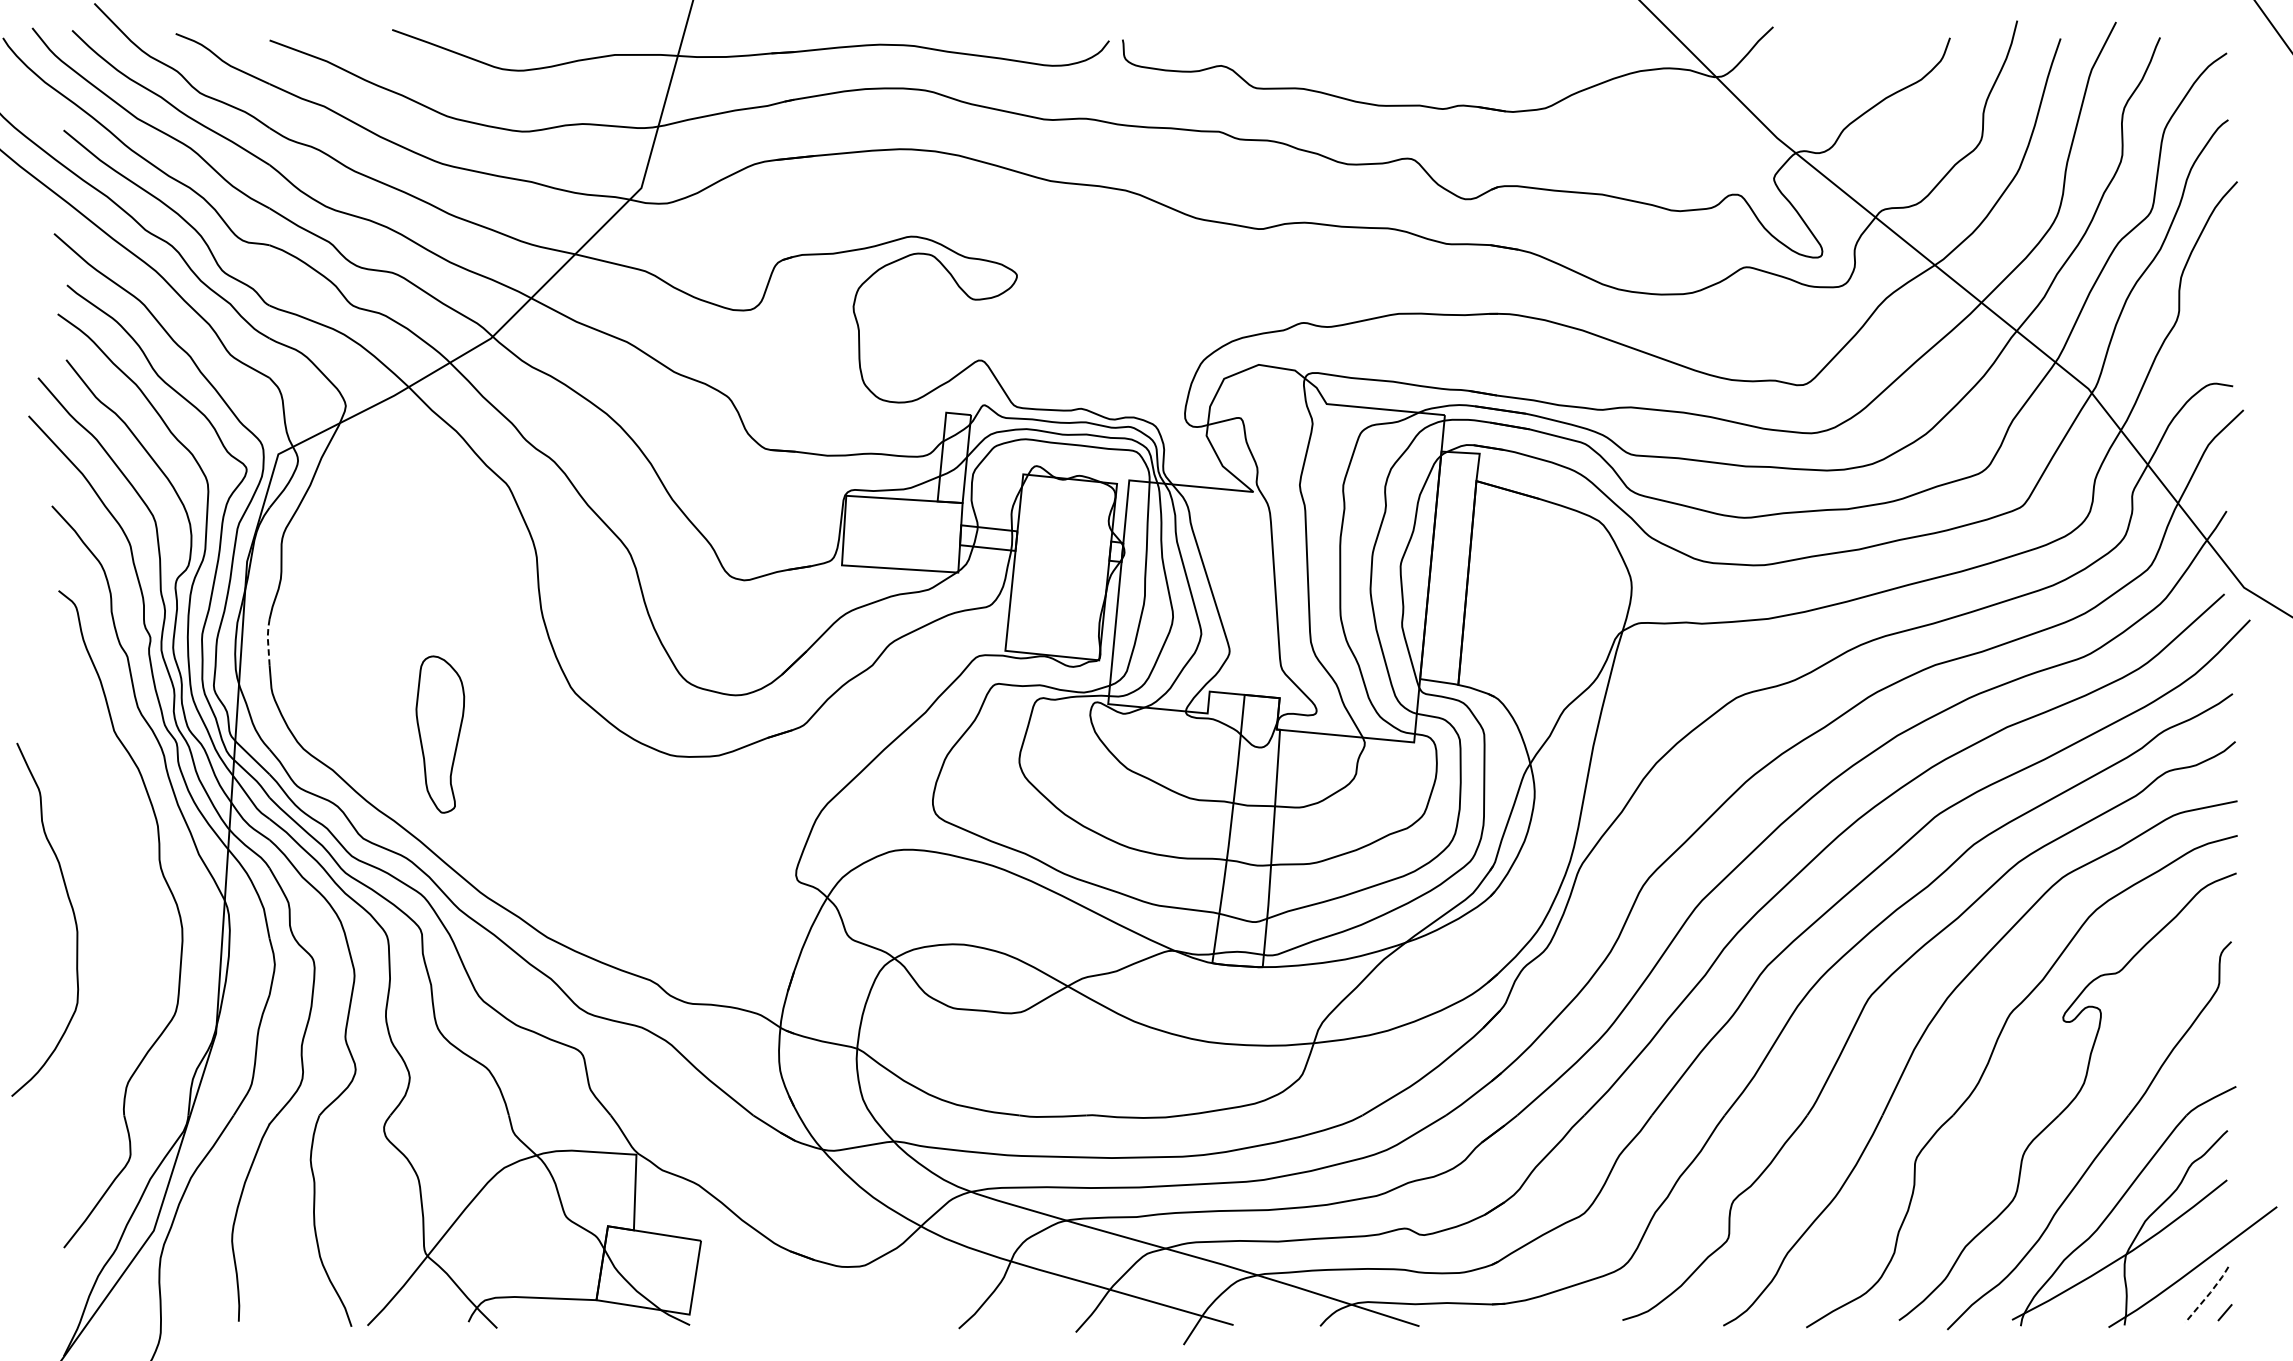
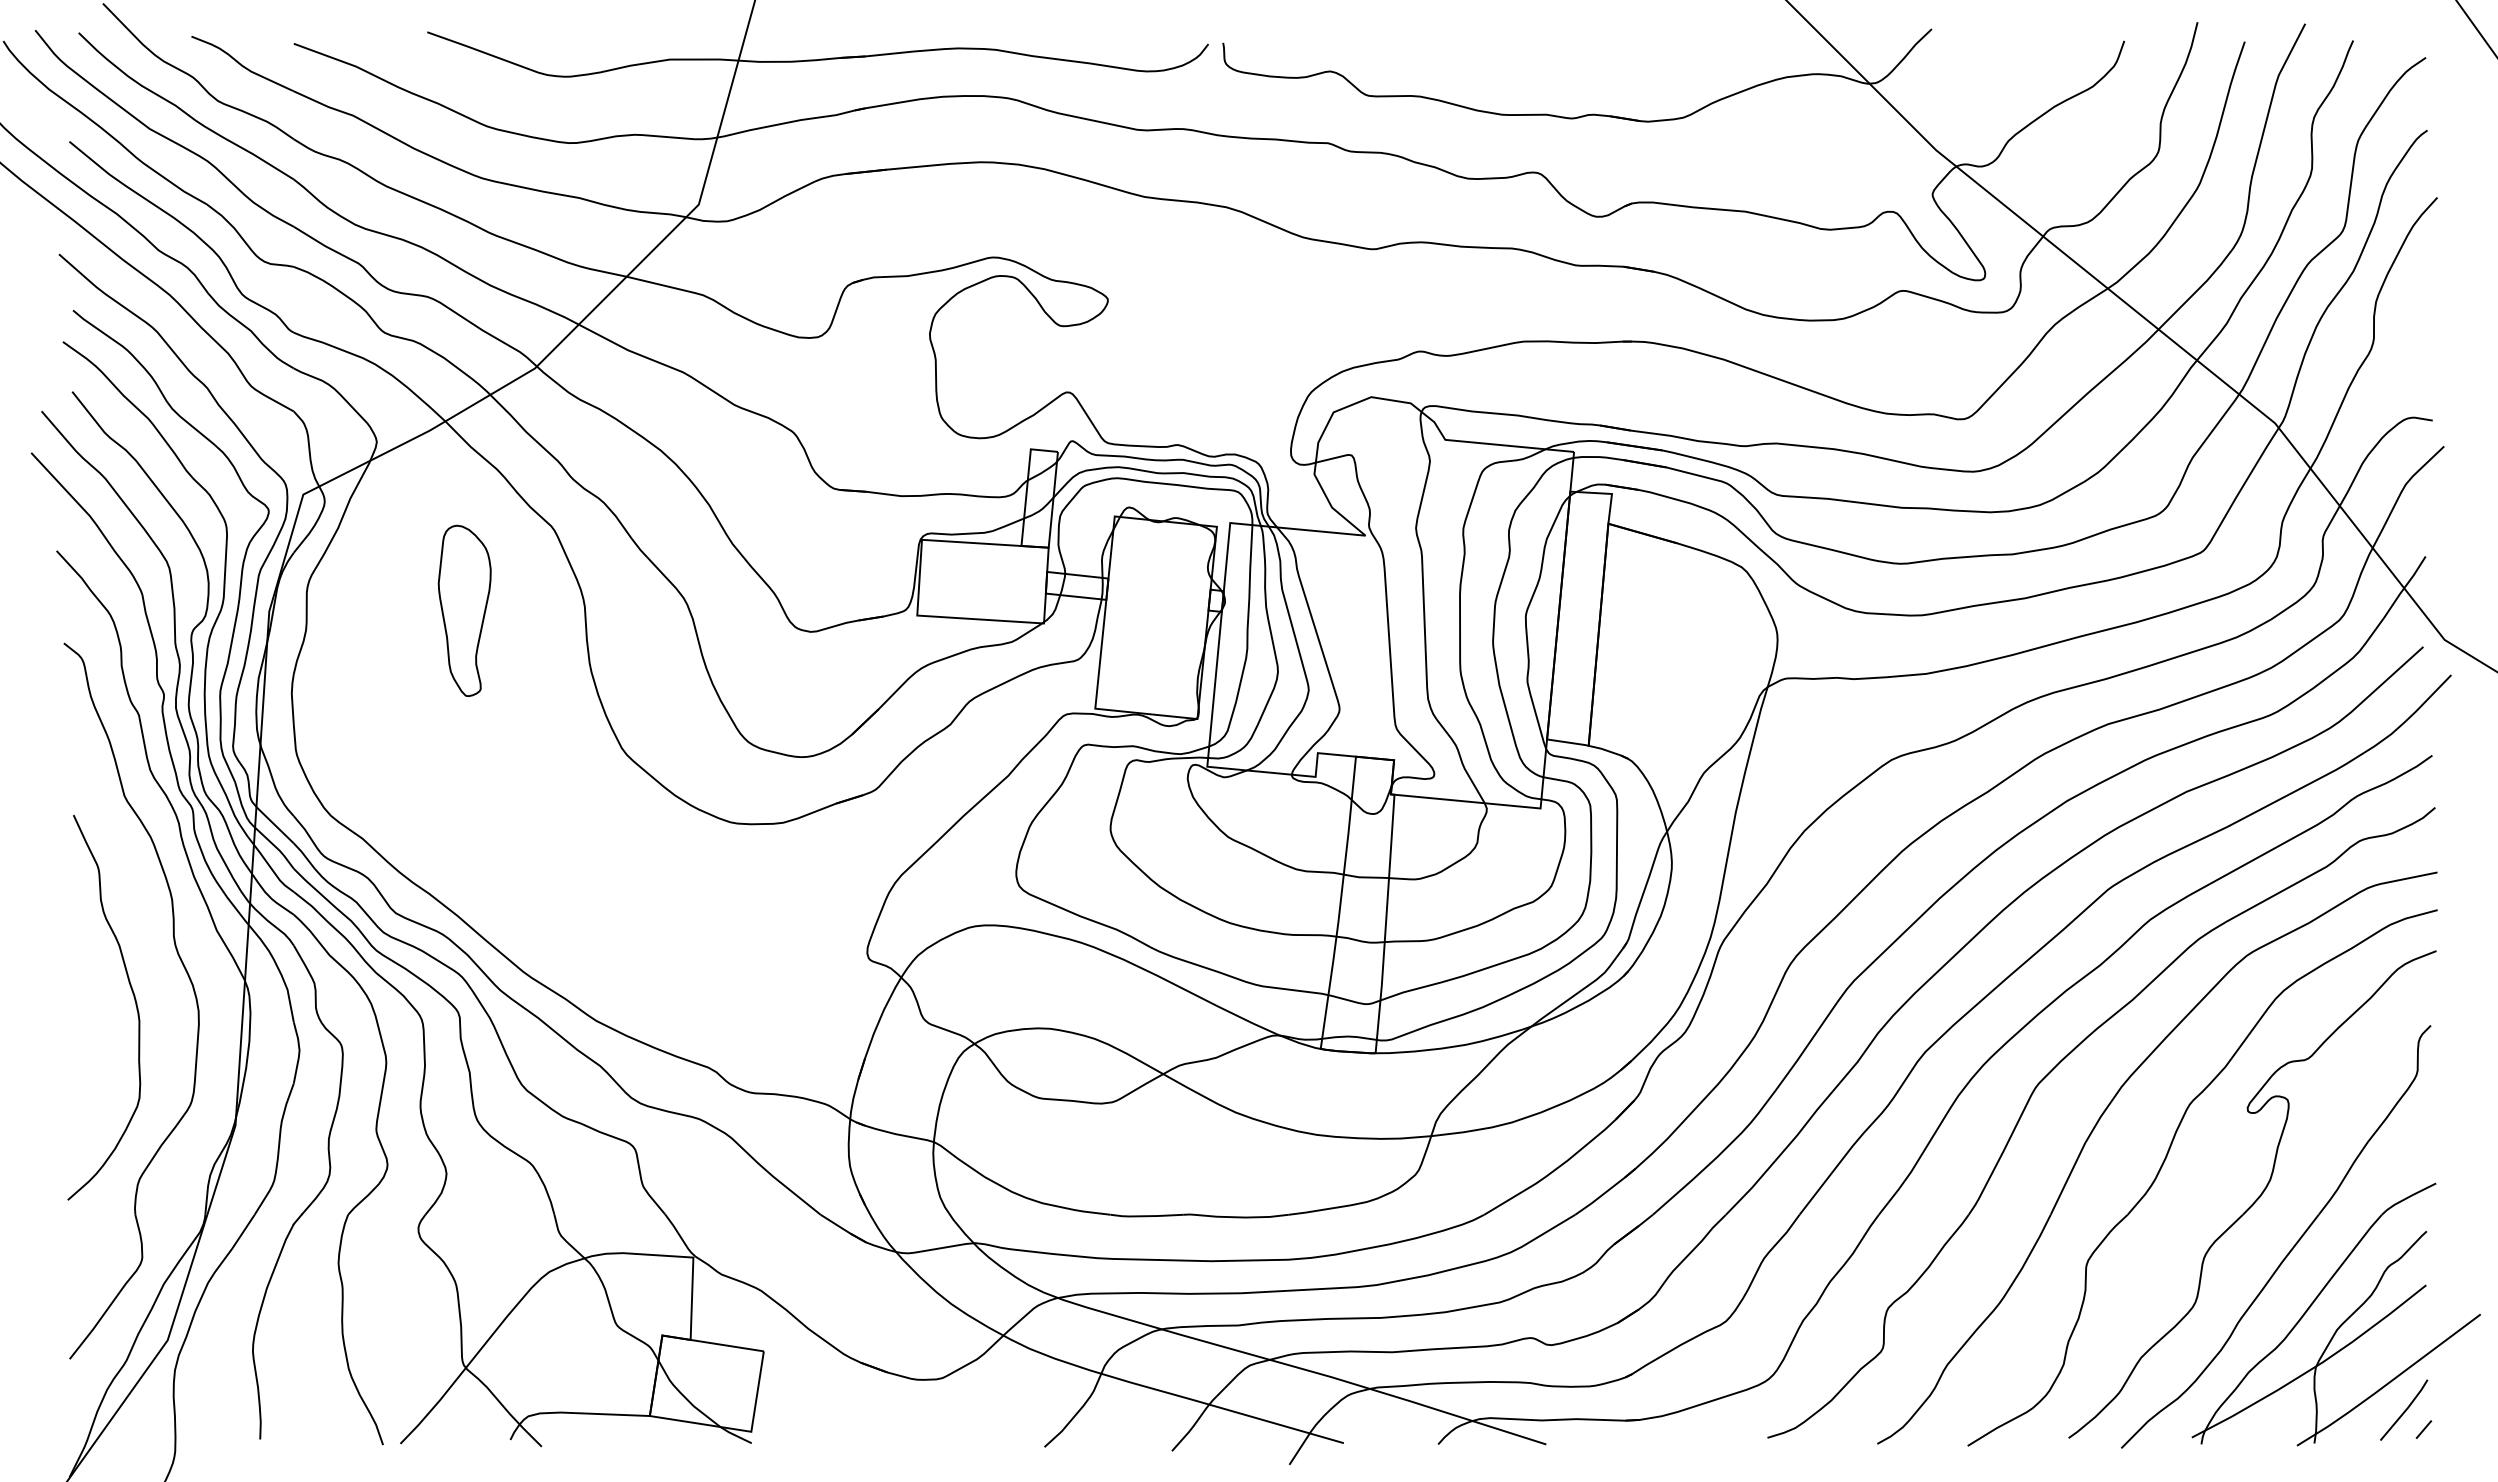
line: (268, 640) -> (292, 697), dashed -> solid
part: (440, 734) -> (464, 610), moved
curve: (71, 910) -> (133, 997), moved
line: (2208, 1295) -> (2405, 1410), dashed -> solid

